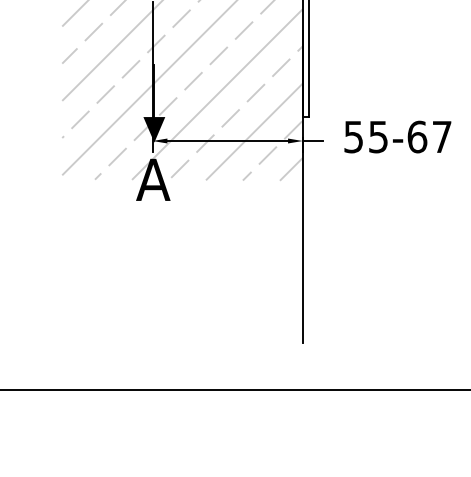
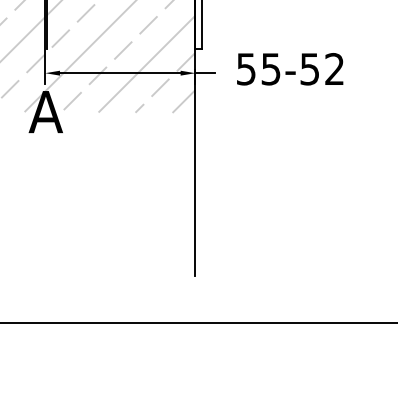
fill: (154, 129) -> (47, 61), removed
text: (429, 136) -> (322, 68), 55-67 -> 55-52

